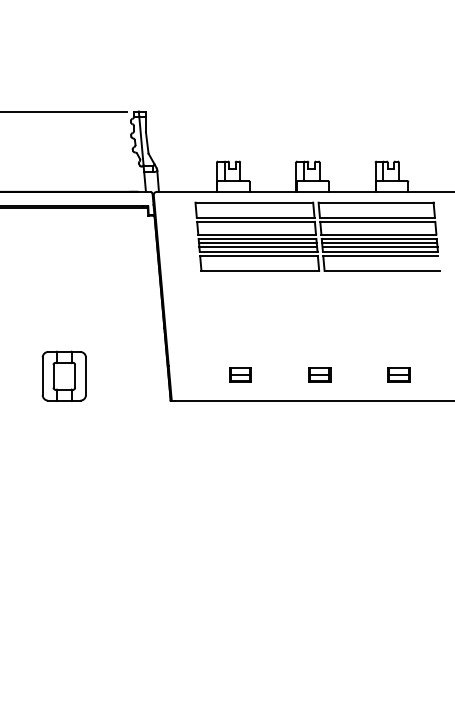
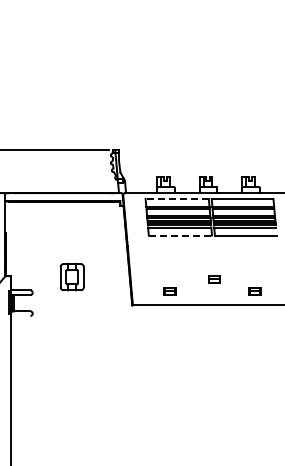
line: (254, 201) -> (177, 198), solid -> dashed
line: (260, 270) -> (180, 235), solid -> dashed
part: (62, 375) -> (71, 276), moved
part: (320, 375) -> (214, 279), moved

